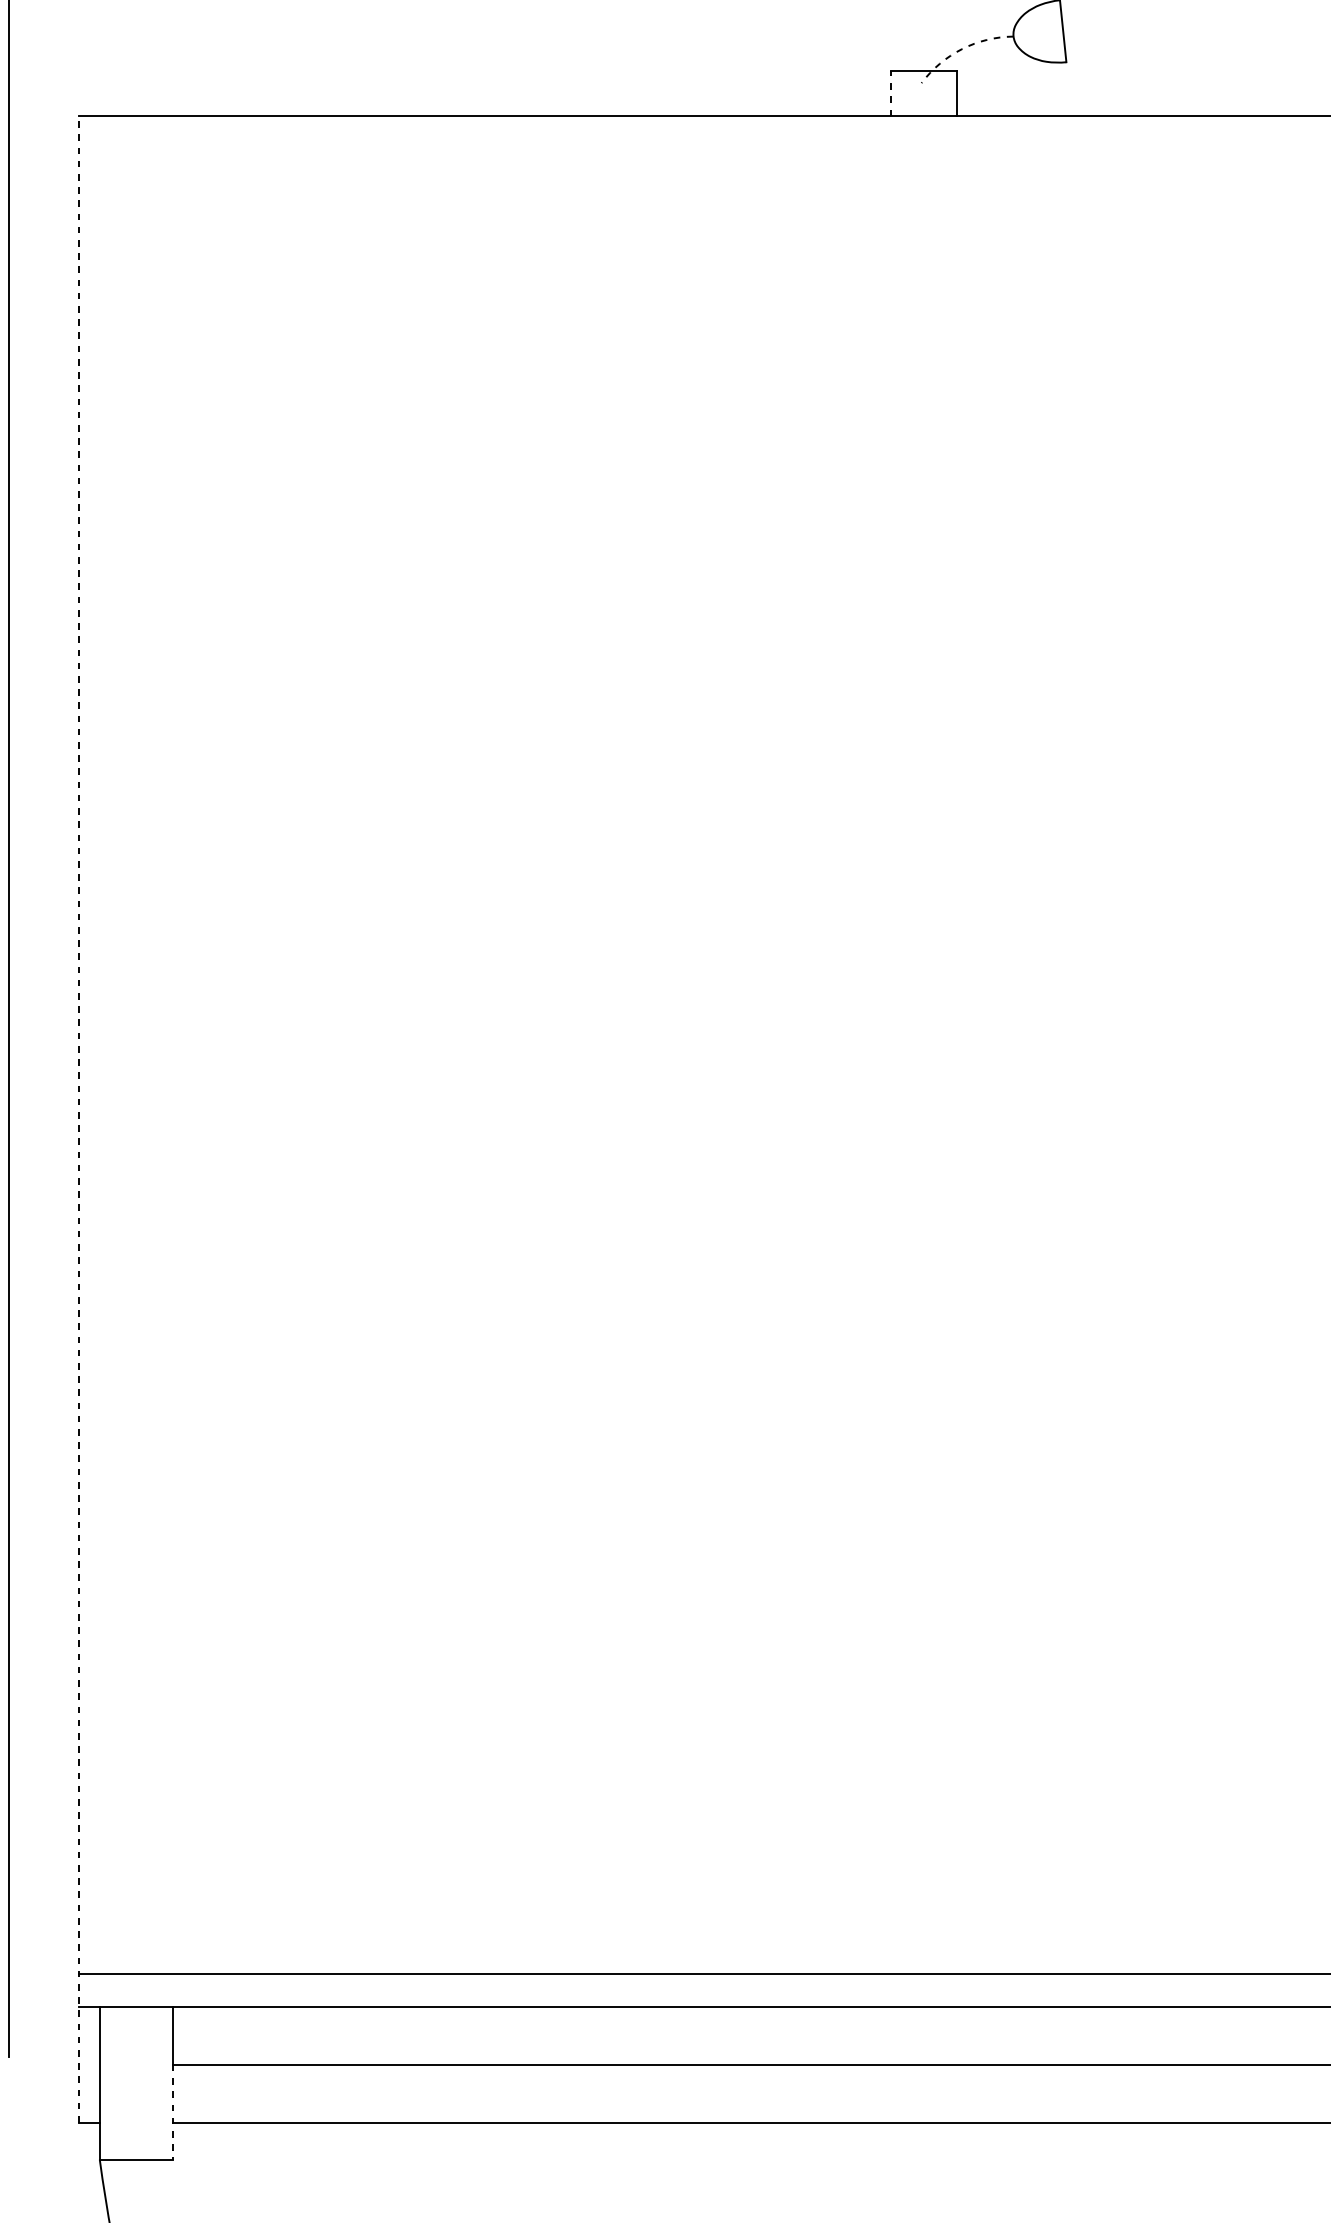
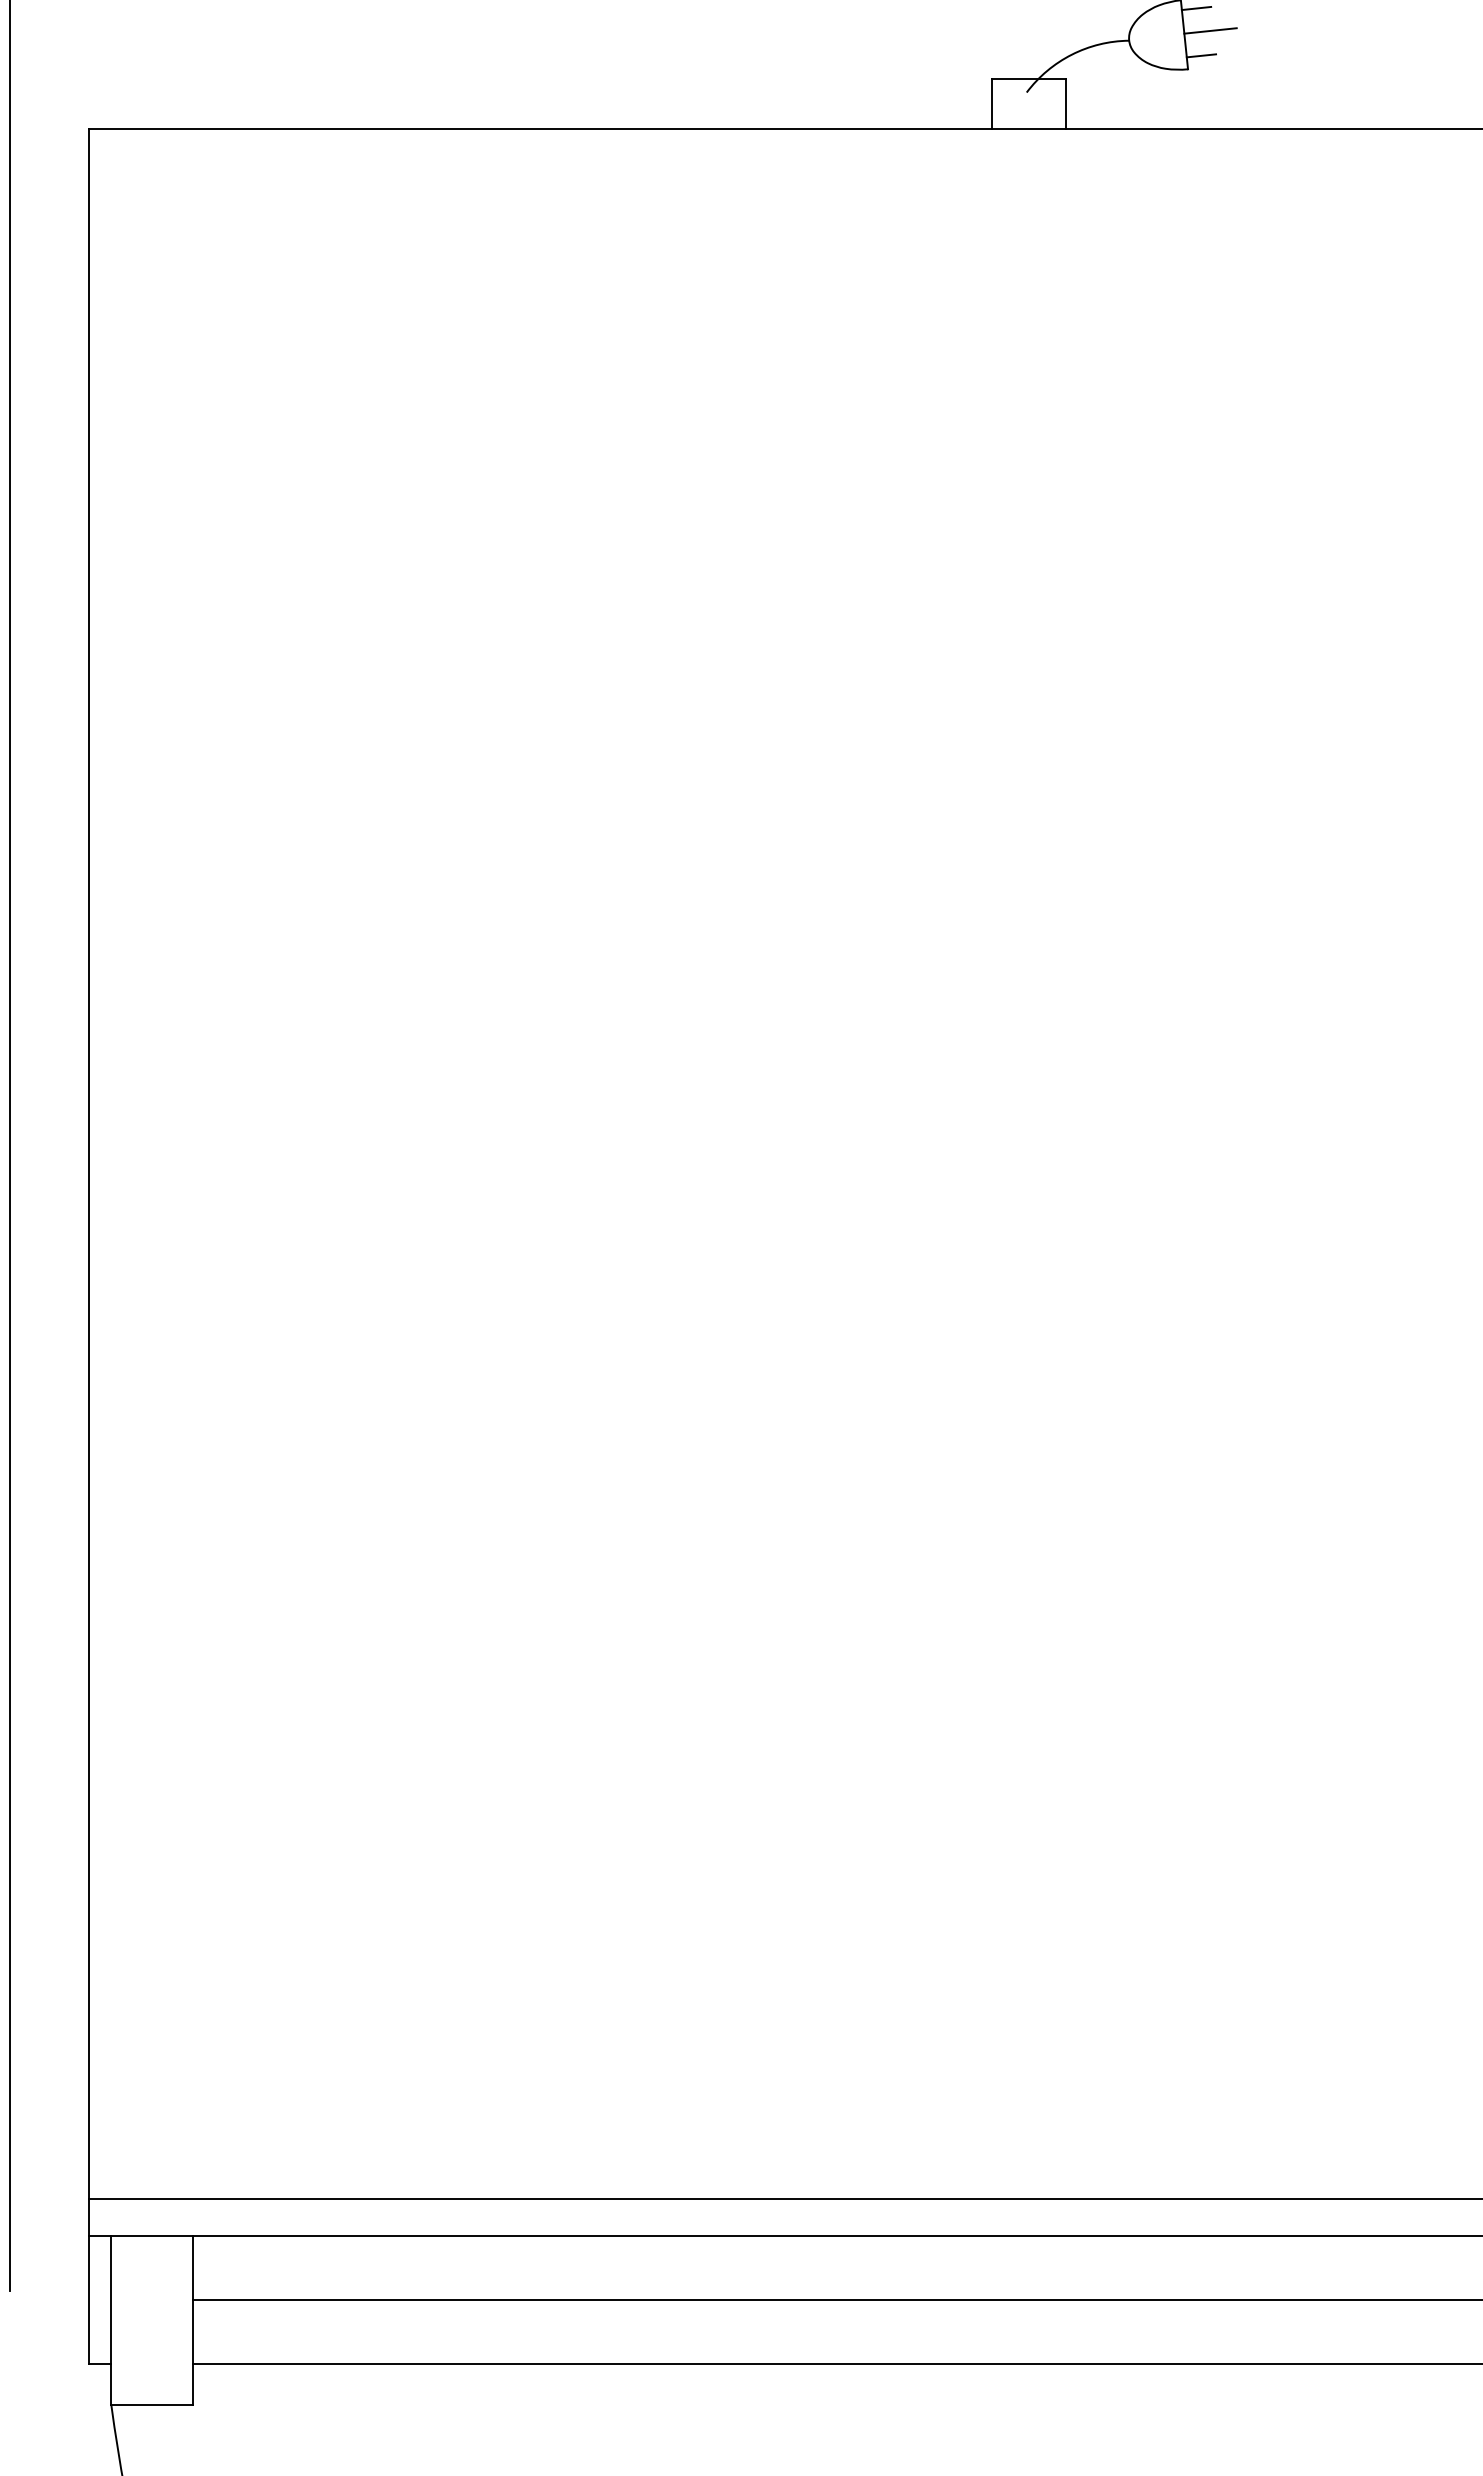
line: (1073, 7) -> (1196, 8), added
line: (1086, 27) -> (1210, 30), added
arc: (961, 48) -> (1071, 54), dashed -> solid
line: (1078, 49) -> (1201, 55), added
line: (890, 92) -> (992, 103), dashed -> solid
line: (79, 1119) -> (88, 1246), dashed -> solid
line: (173, 2112) -> (193, 2352), dashed -> solid

